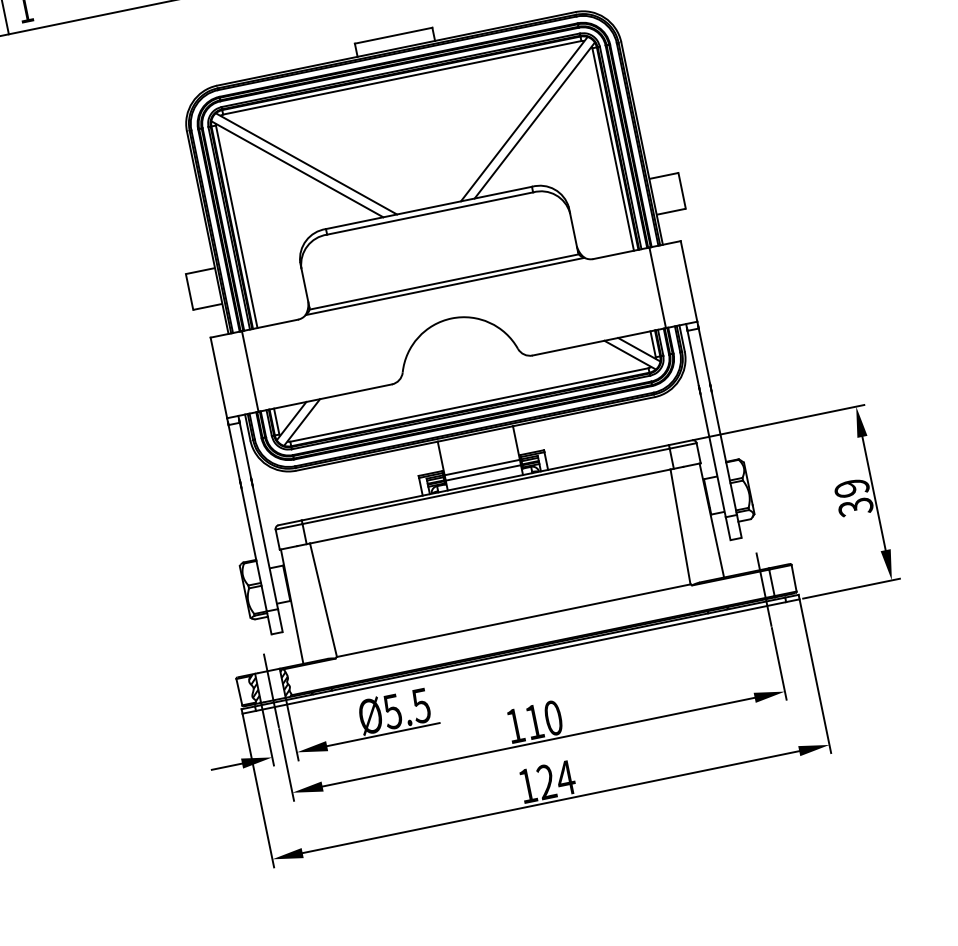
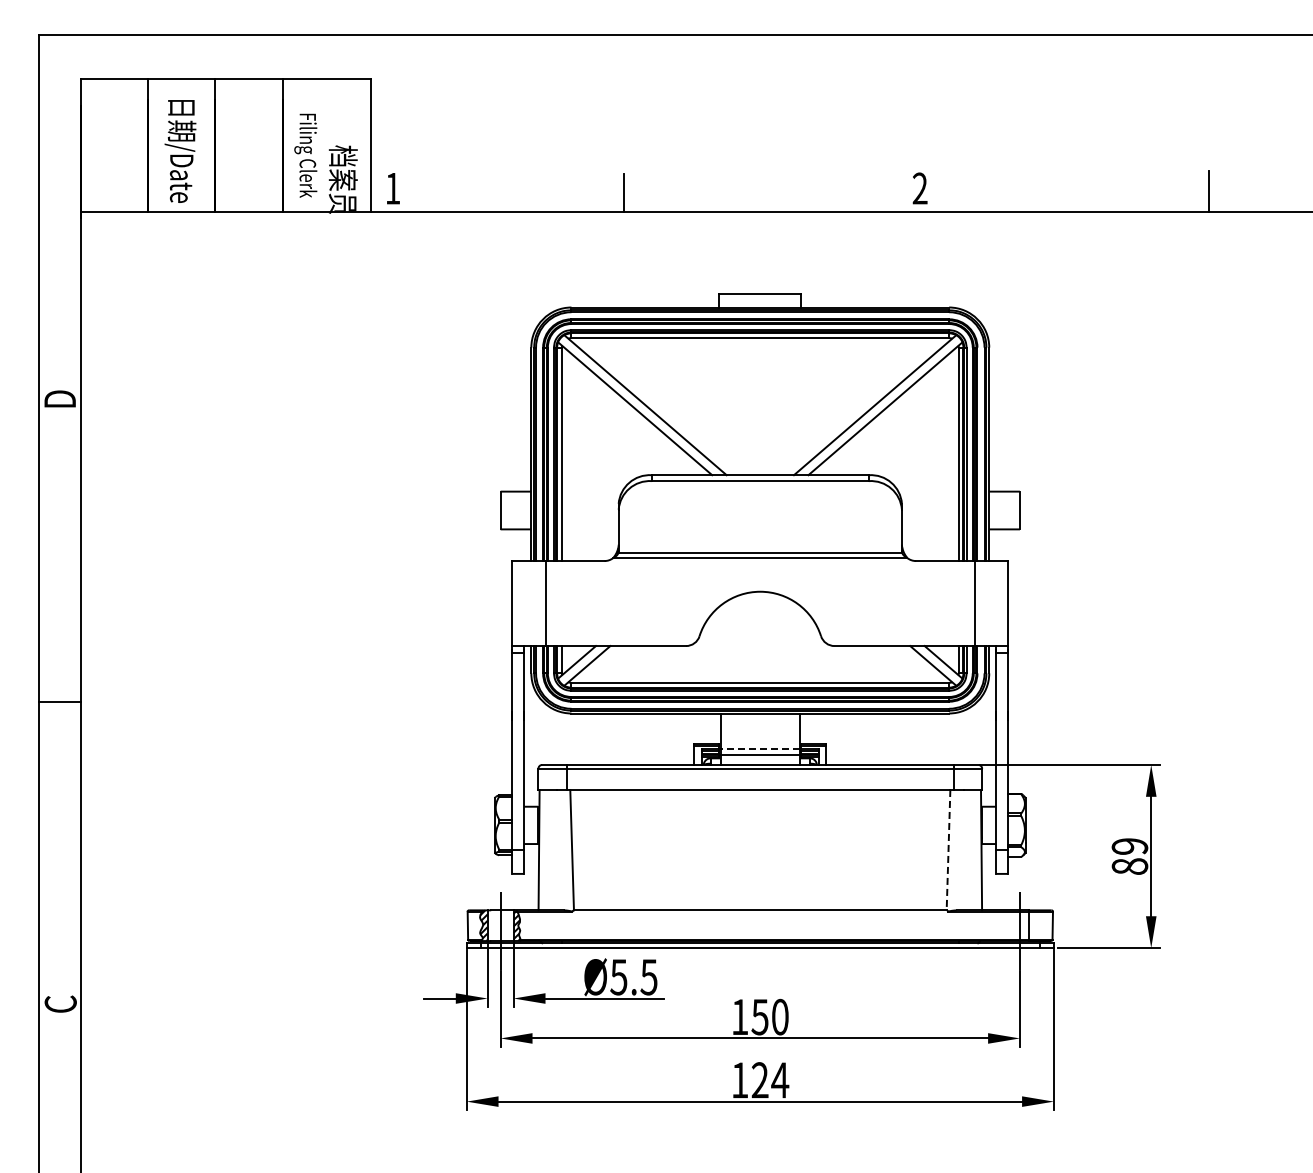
line: (482, 467) -> (760, 748), solid -> dashed
text: (855, 507) -> (1129, 866), 39 -> 89
line: (680, 527) -> (948, 850), solid -> dashed
text: (533, 722) -> (759, 1017), 110 -> 150

